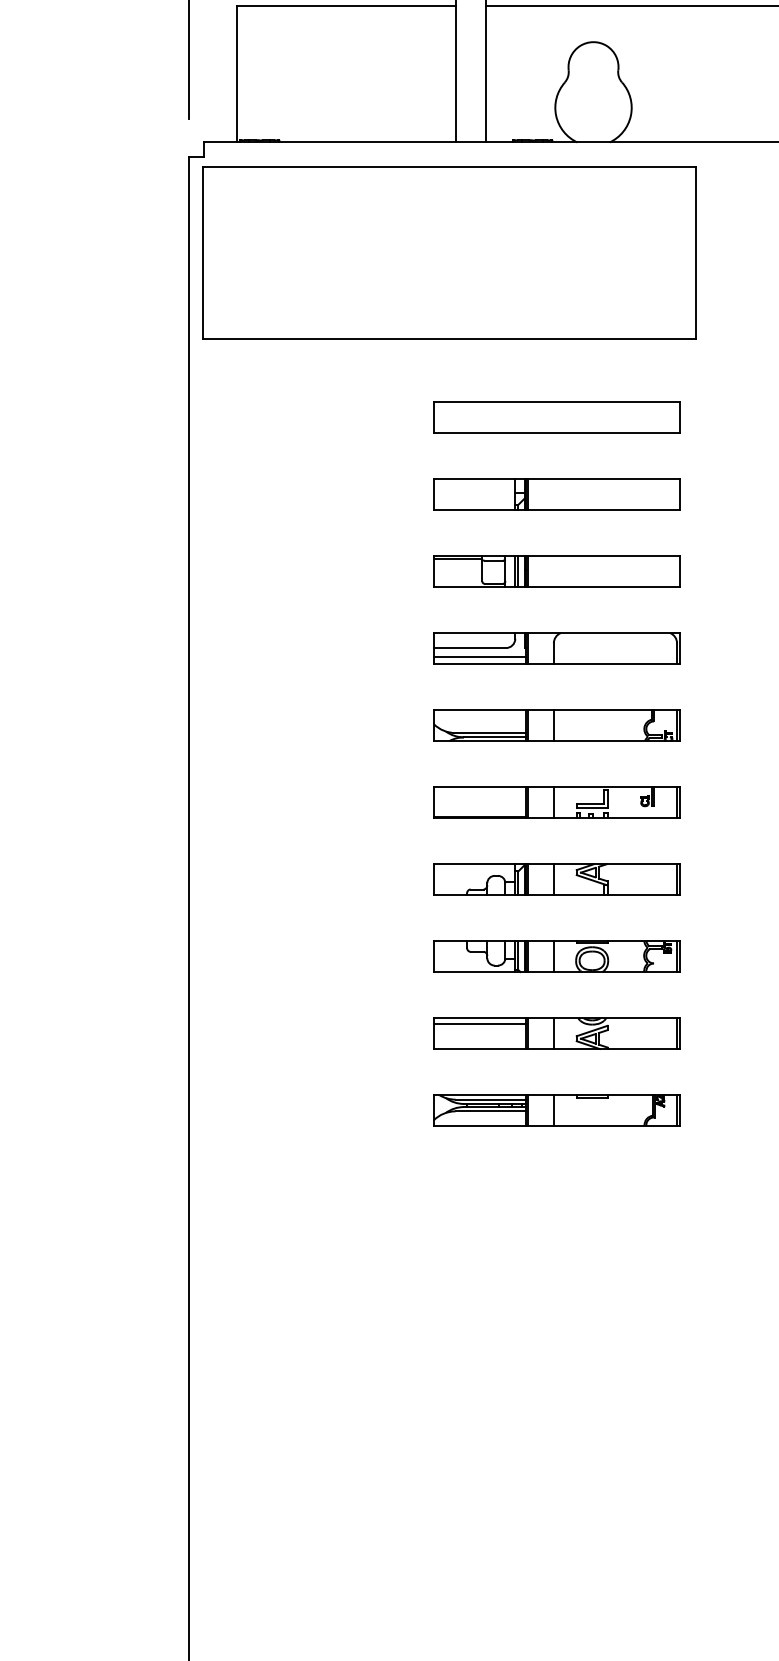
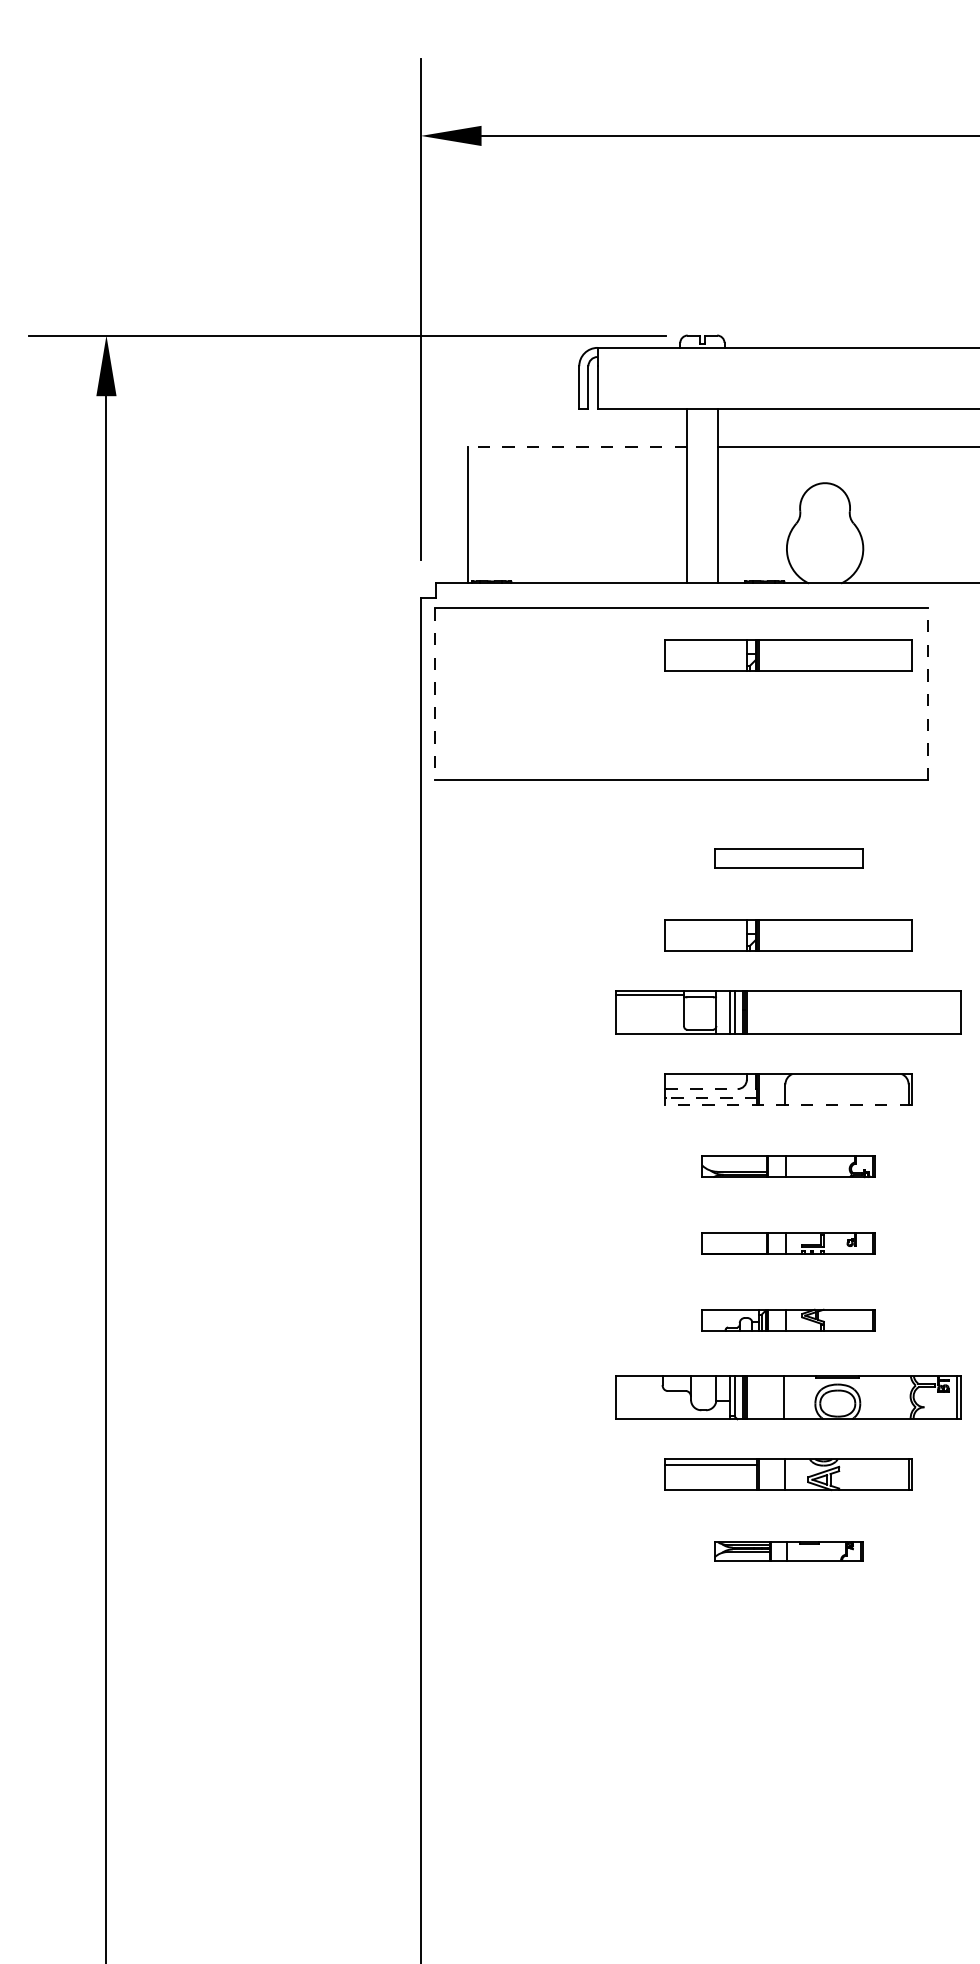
line: (345, 5) -> (577, 446), solid -> dashed
part: (556, 214) -> (788, 655), added
line: (695, 252) -> (927, 693), solid -> dashed
line: (202, 253) -> (434, 694), solid -> dashed
part: (556, 417) -> (788, 858), size x0.6
part: (556, 571) -> (788, 1012), size x1.4
line: (470, 648) -> (702, 1089), solid -> dashed
line: (479, 657) -> (711, 1098), solid -> dashed
line: (556, 663) -> (788, 1104), solid -> dashed
part: (556, 725) -> (788, 1166), size x0.7
part: (556, 802) -> (788, 1243), size x0.7
part: (556, 879) -> (788, 1320), size x0.7
part: (556, 956) -> (788, 1397), size x1.4
part: (556, 1110) -> (788, 1551), size x0.6

